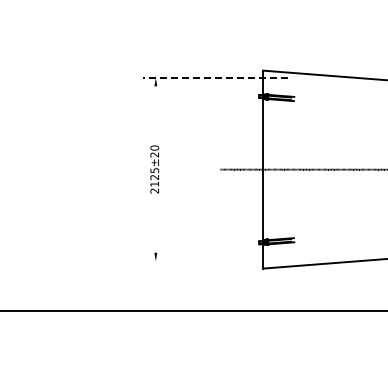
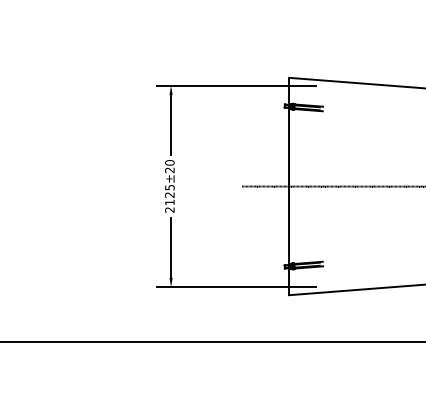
line: (214, 77) -> (235, 85), dashed -> solid
line: (155, 113) -> (170, 124), added
line: (155, 225) -> (170, 247), added
line: (214, 261) -> (235, 287), added

